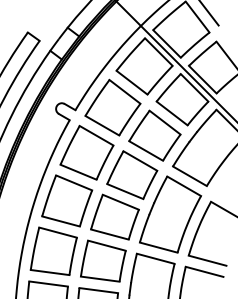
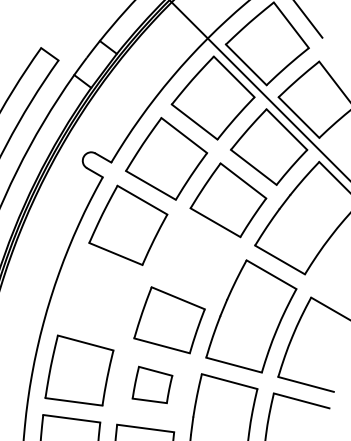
part: (132, 175) -> (195, 258), removed
part: (67, 200) -> (99, 295), removed
part: (103, 260) -> (152, 384), size x0.6

